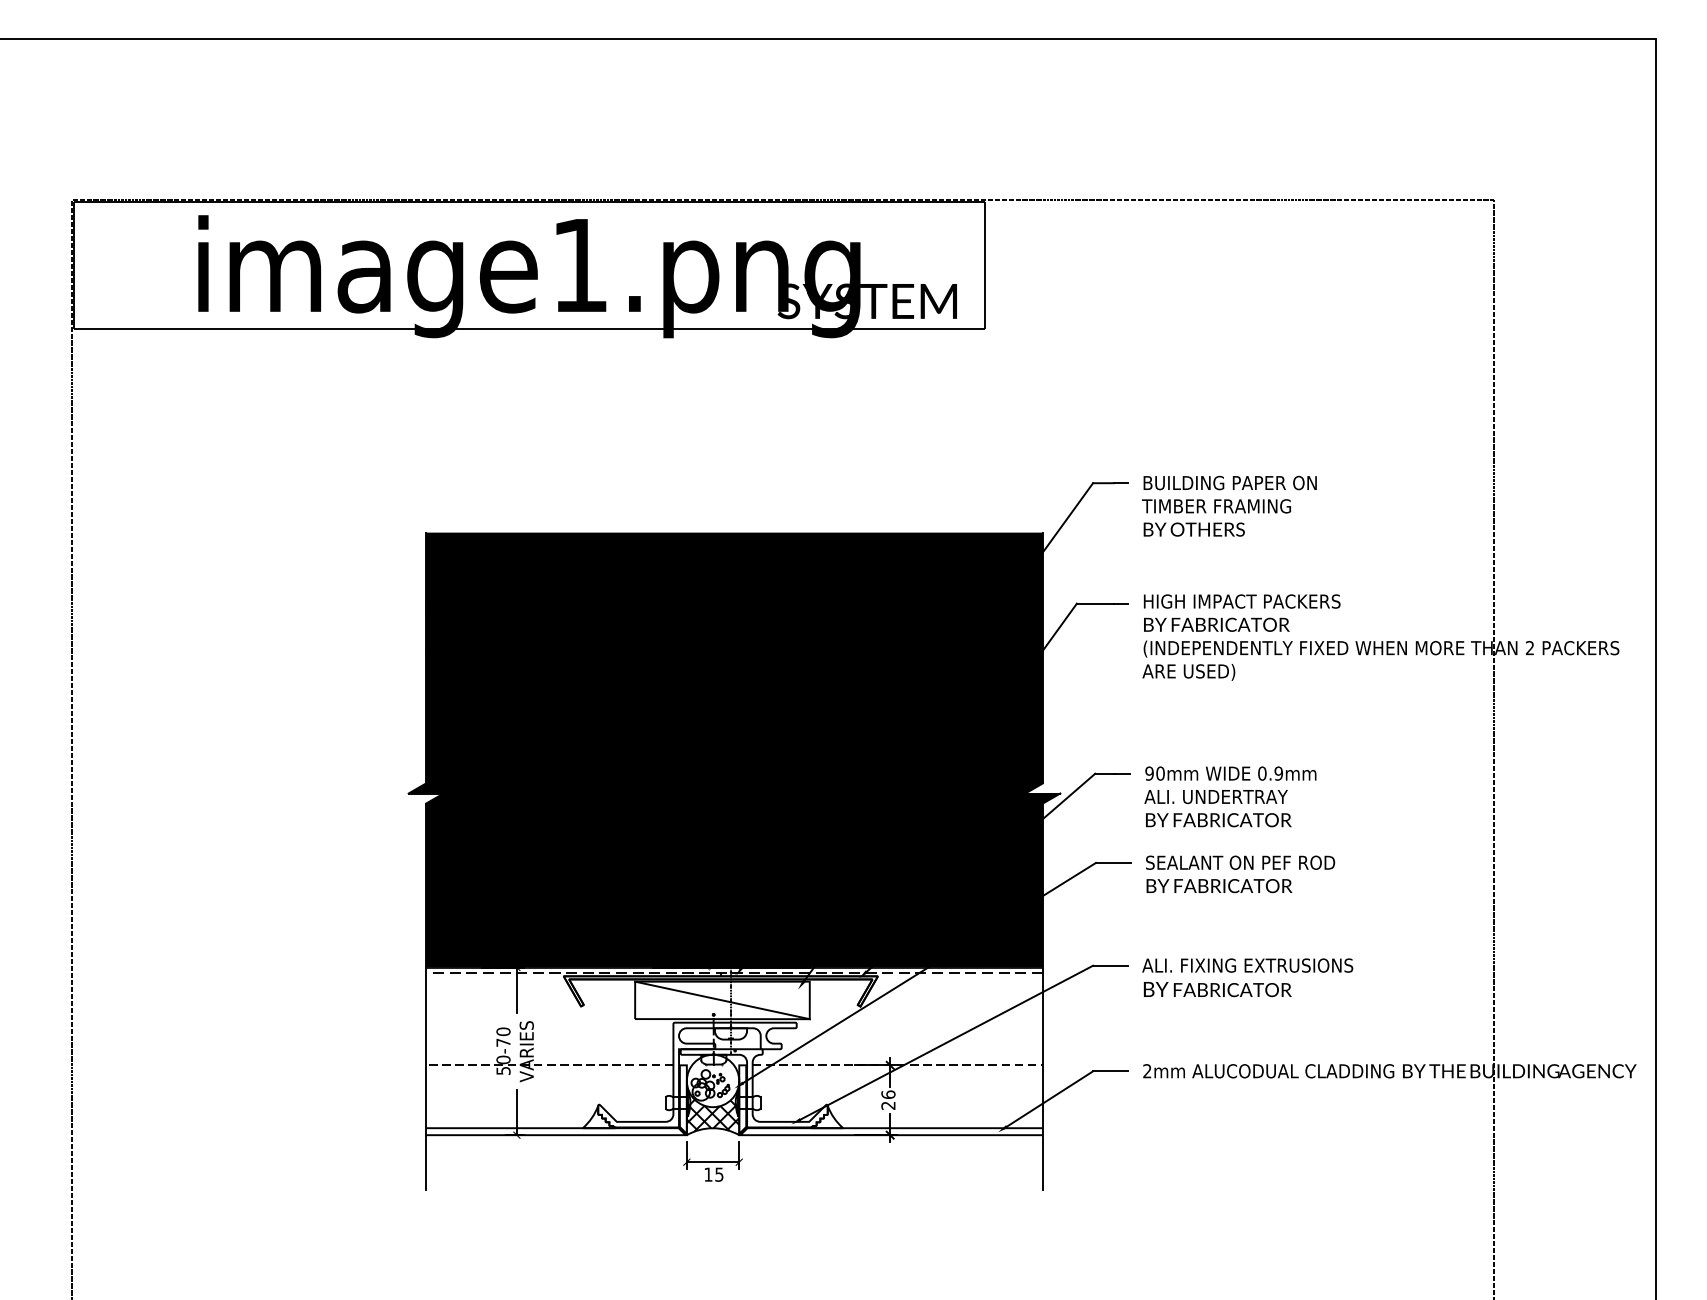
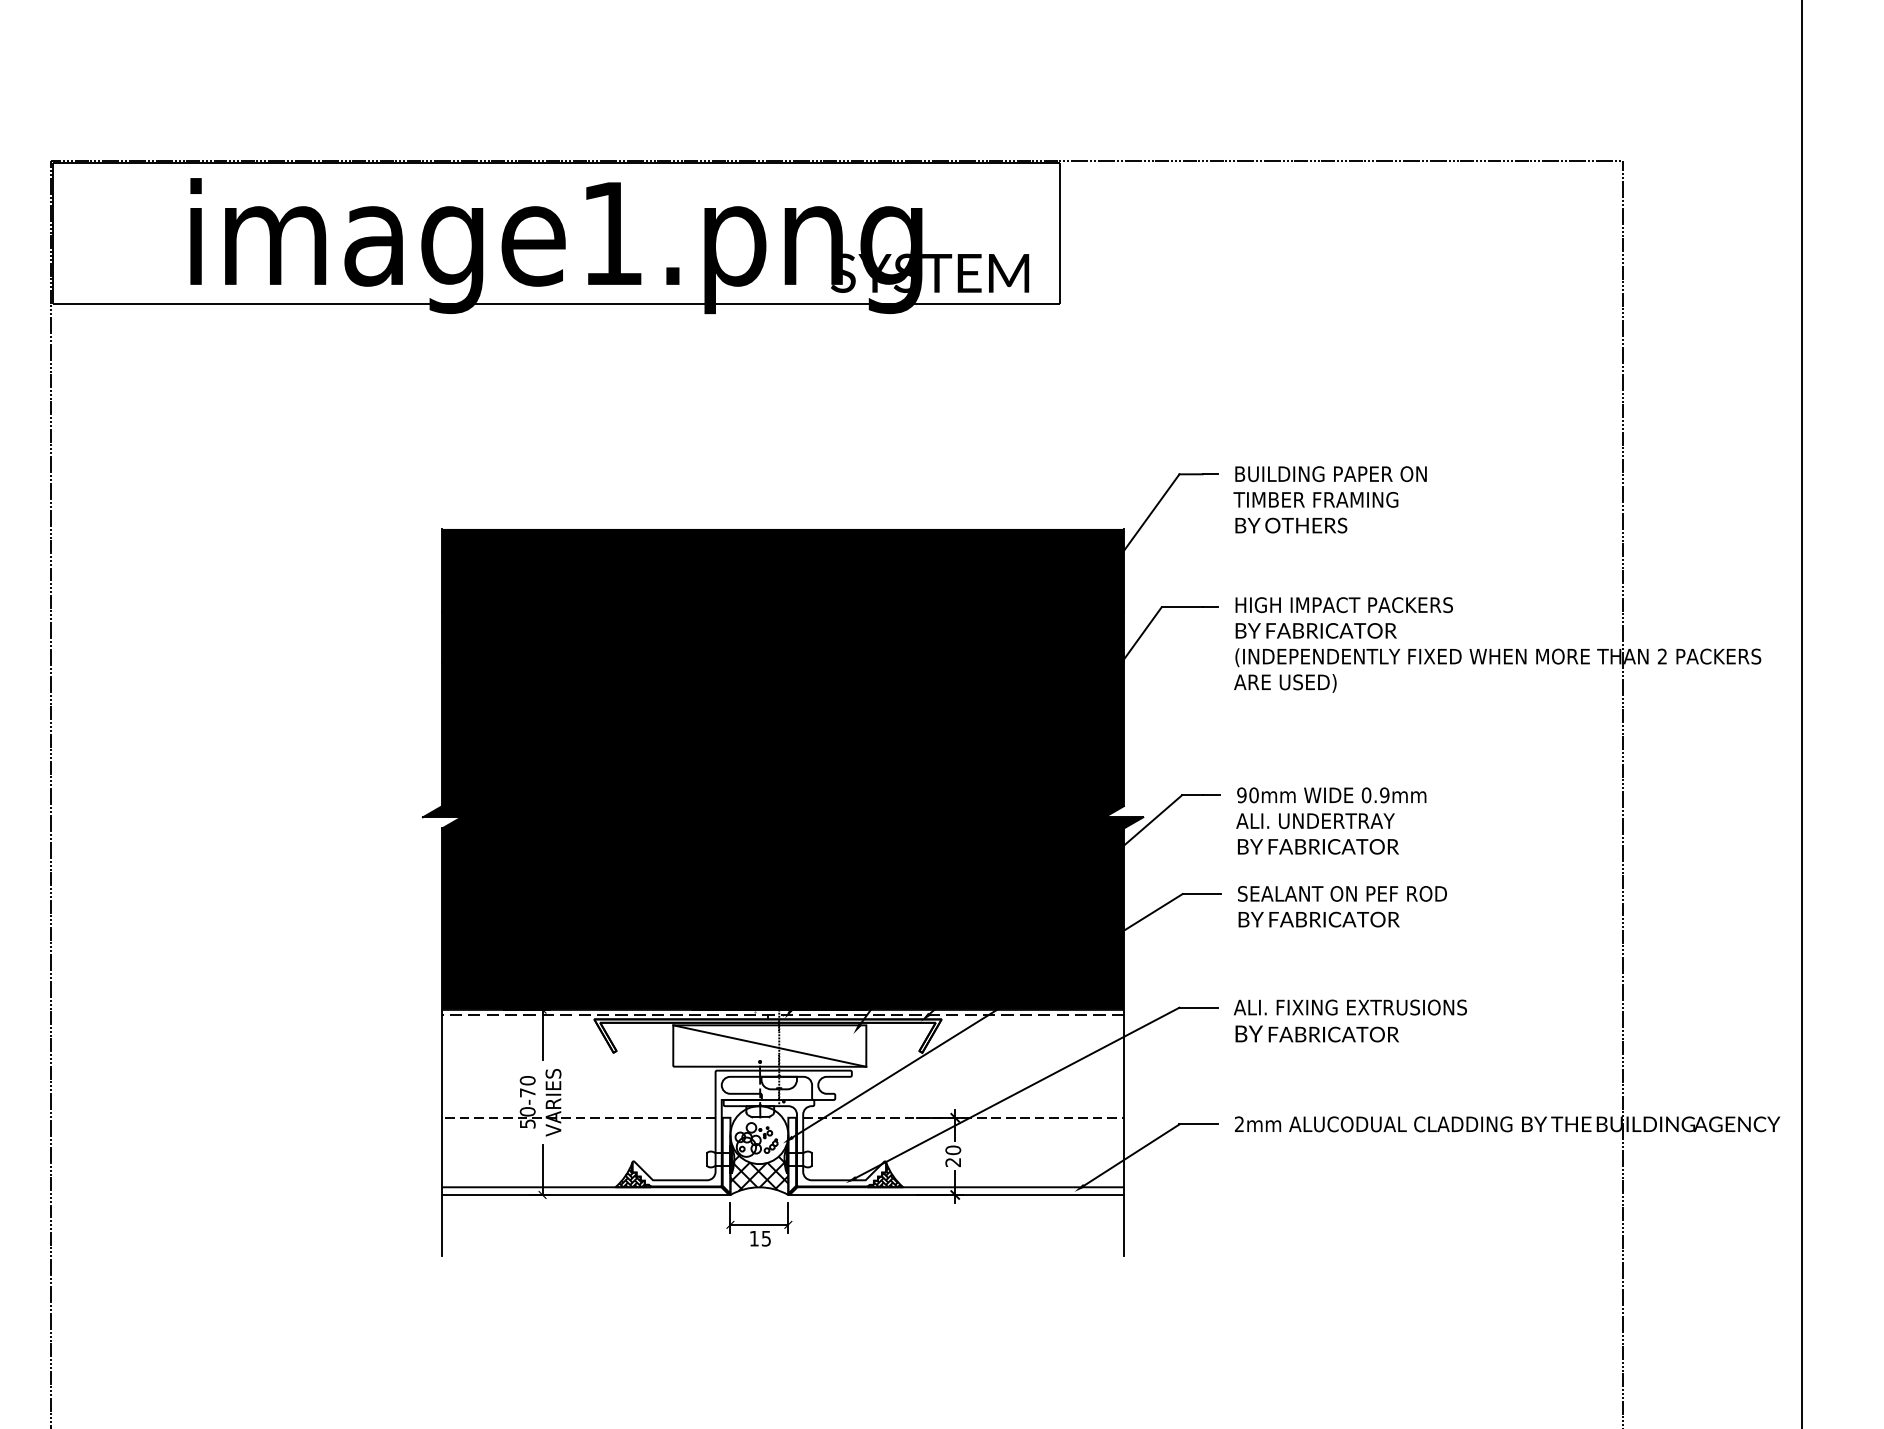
text: (888, 1094) -> (953, 1150), 26 -> 20
hatch: (599, 1117) -> (633, 1175), added
hatch: (826, 1117) -> (884, 1175), added

